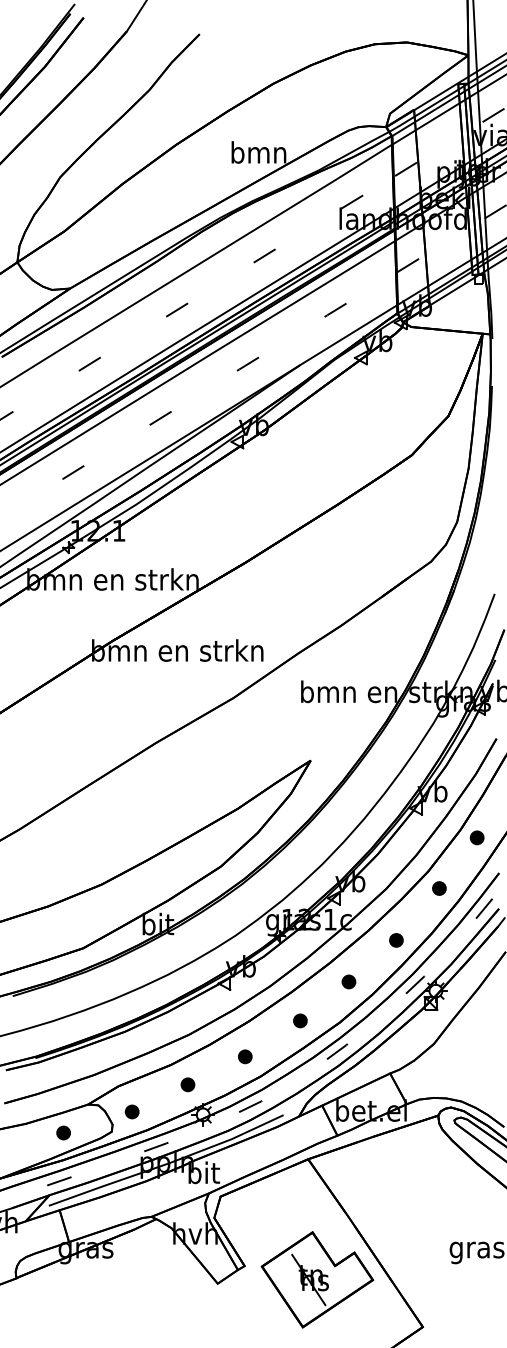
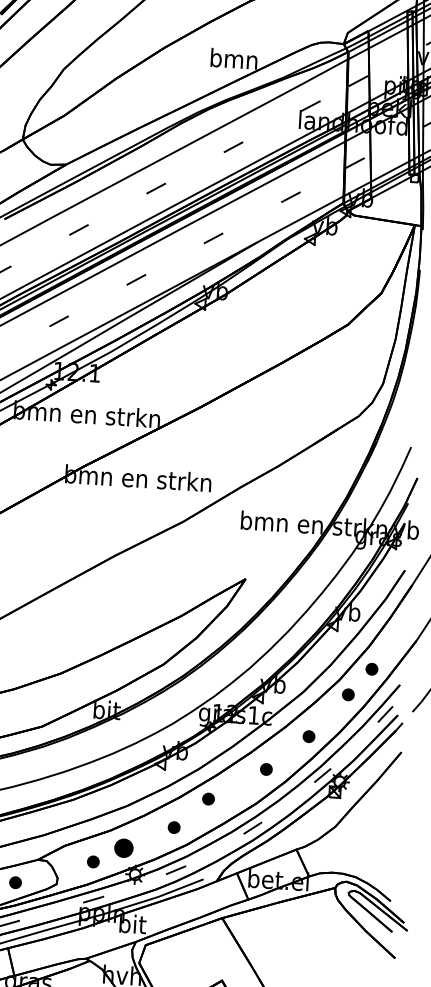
part: (476, 837) -> (371, 668), moved
part: (300, 1020) -> (208, 798), moved
part: (187, 1084) -> (123, 848), size x1.6
part: (131, 1111) -> (92, 861), moved

